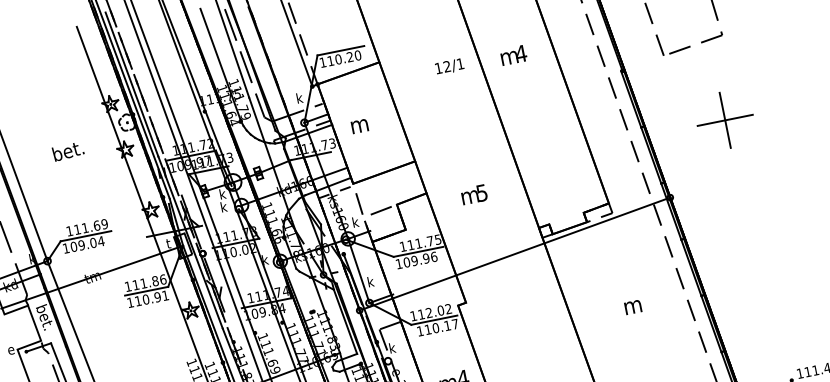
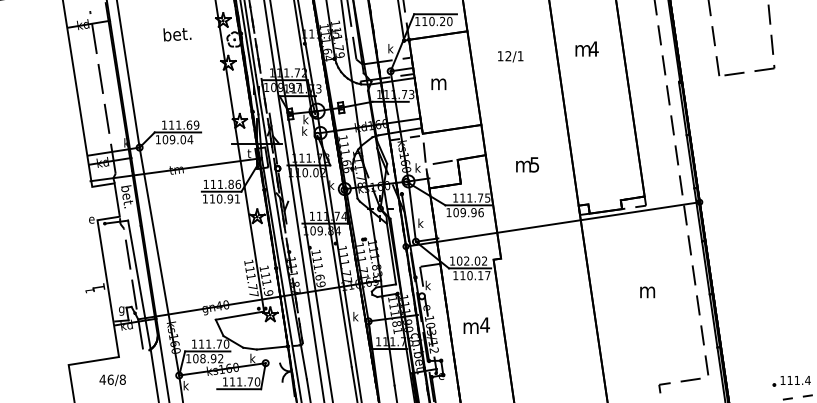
text: (449, 66) -> (510, 56), moved
part: (724, 119) -> (761, 143), removed
text: (68, 151) -> (177, 34), moved
text: (421, 313) -> (459, 260), 112.02 -> 102.02

